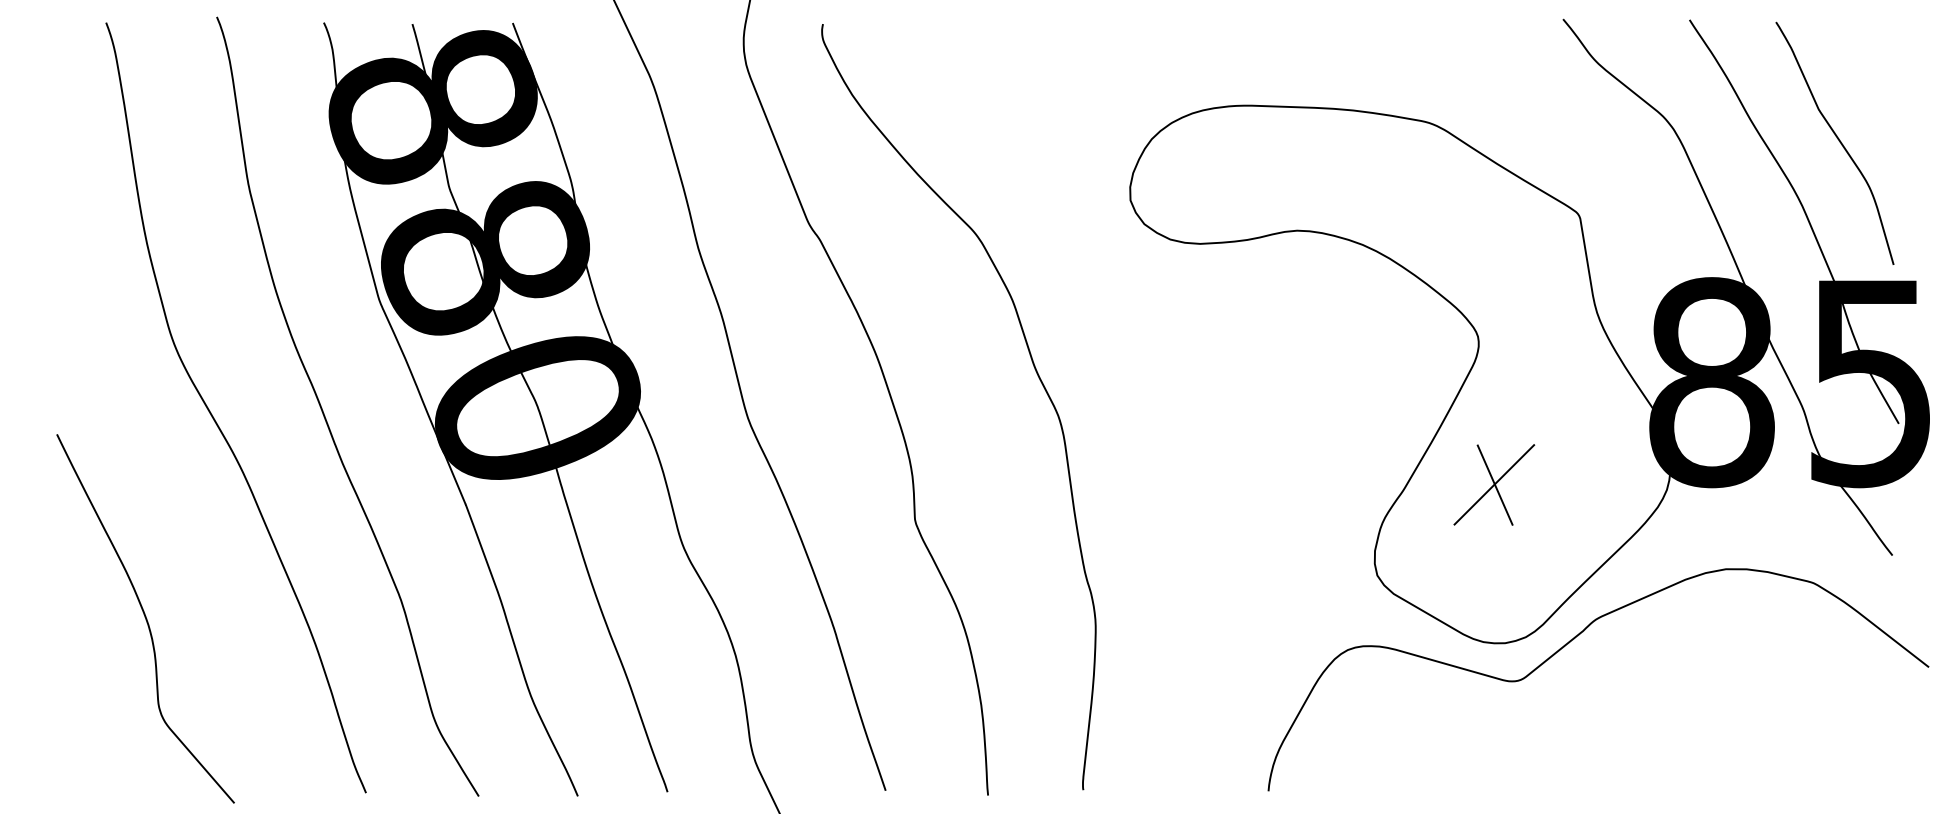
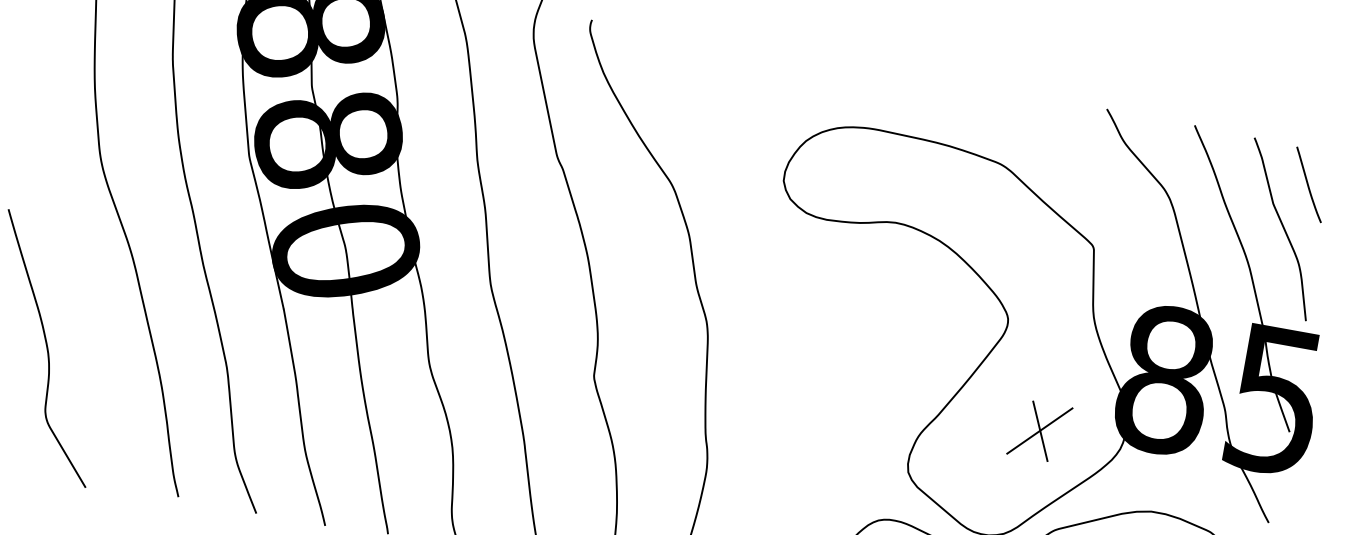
curve: (1862, 73) -> (1308, 184), added
part: (1494, 484) -> (1040, 430), moved

